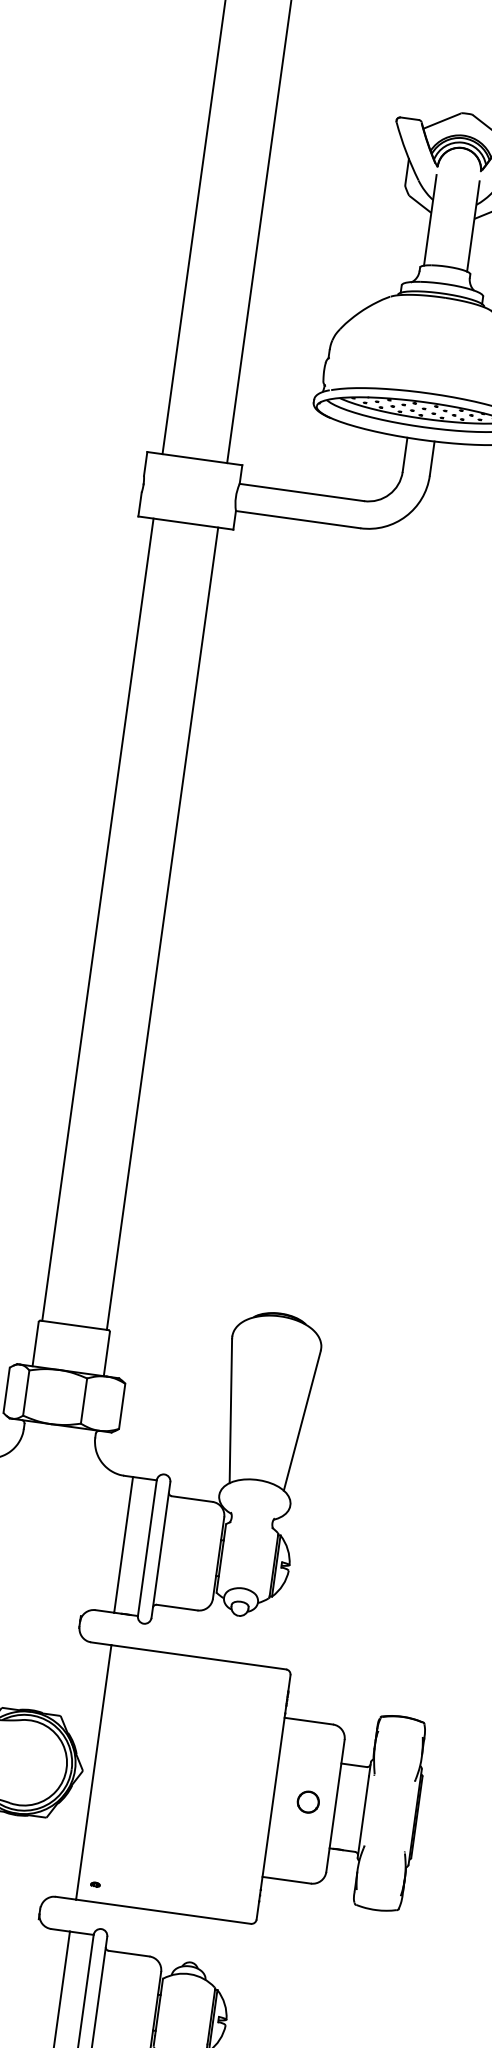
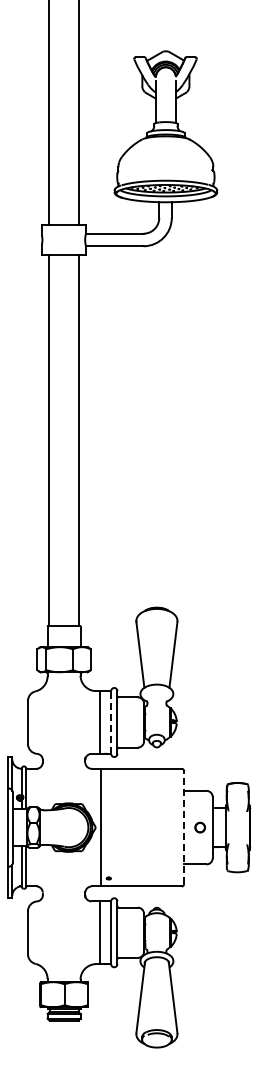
line: (148, 1548) -> (111, 722), solid -> dashed
line: (274, 1797) -> (184, 827), solid -> dashed

